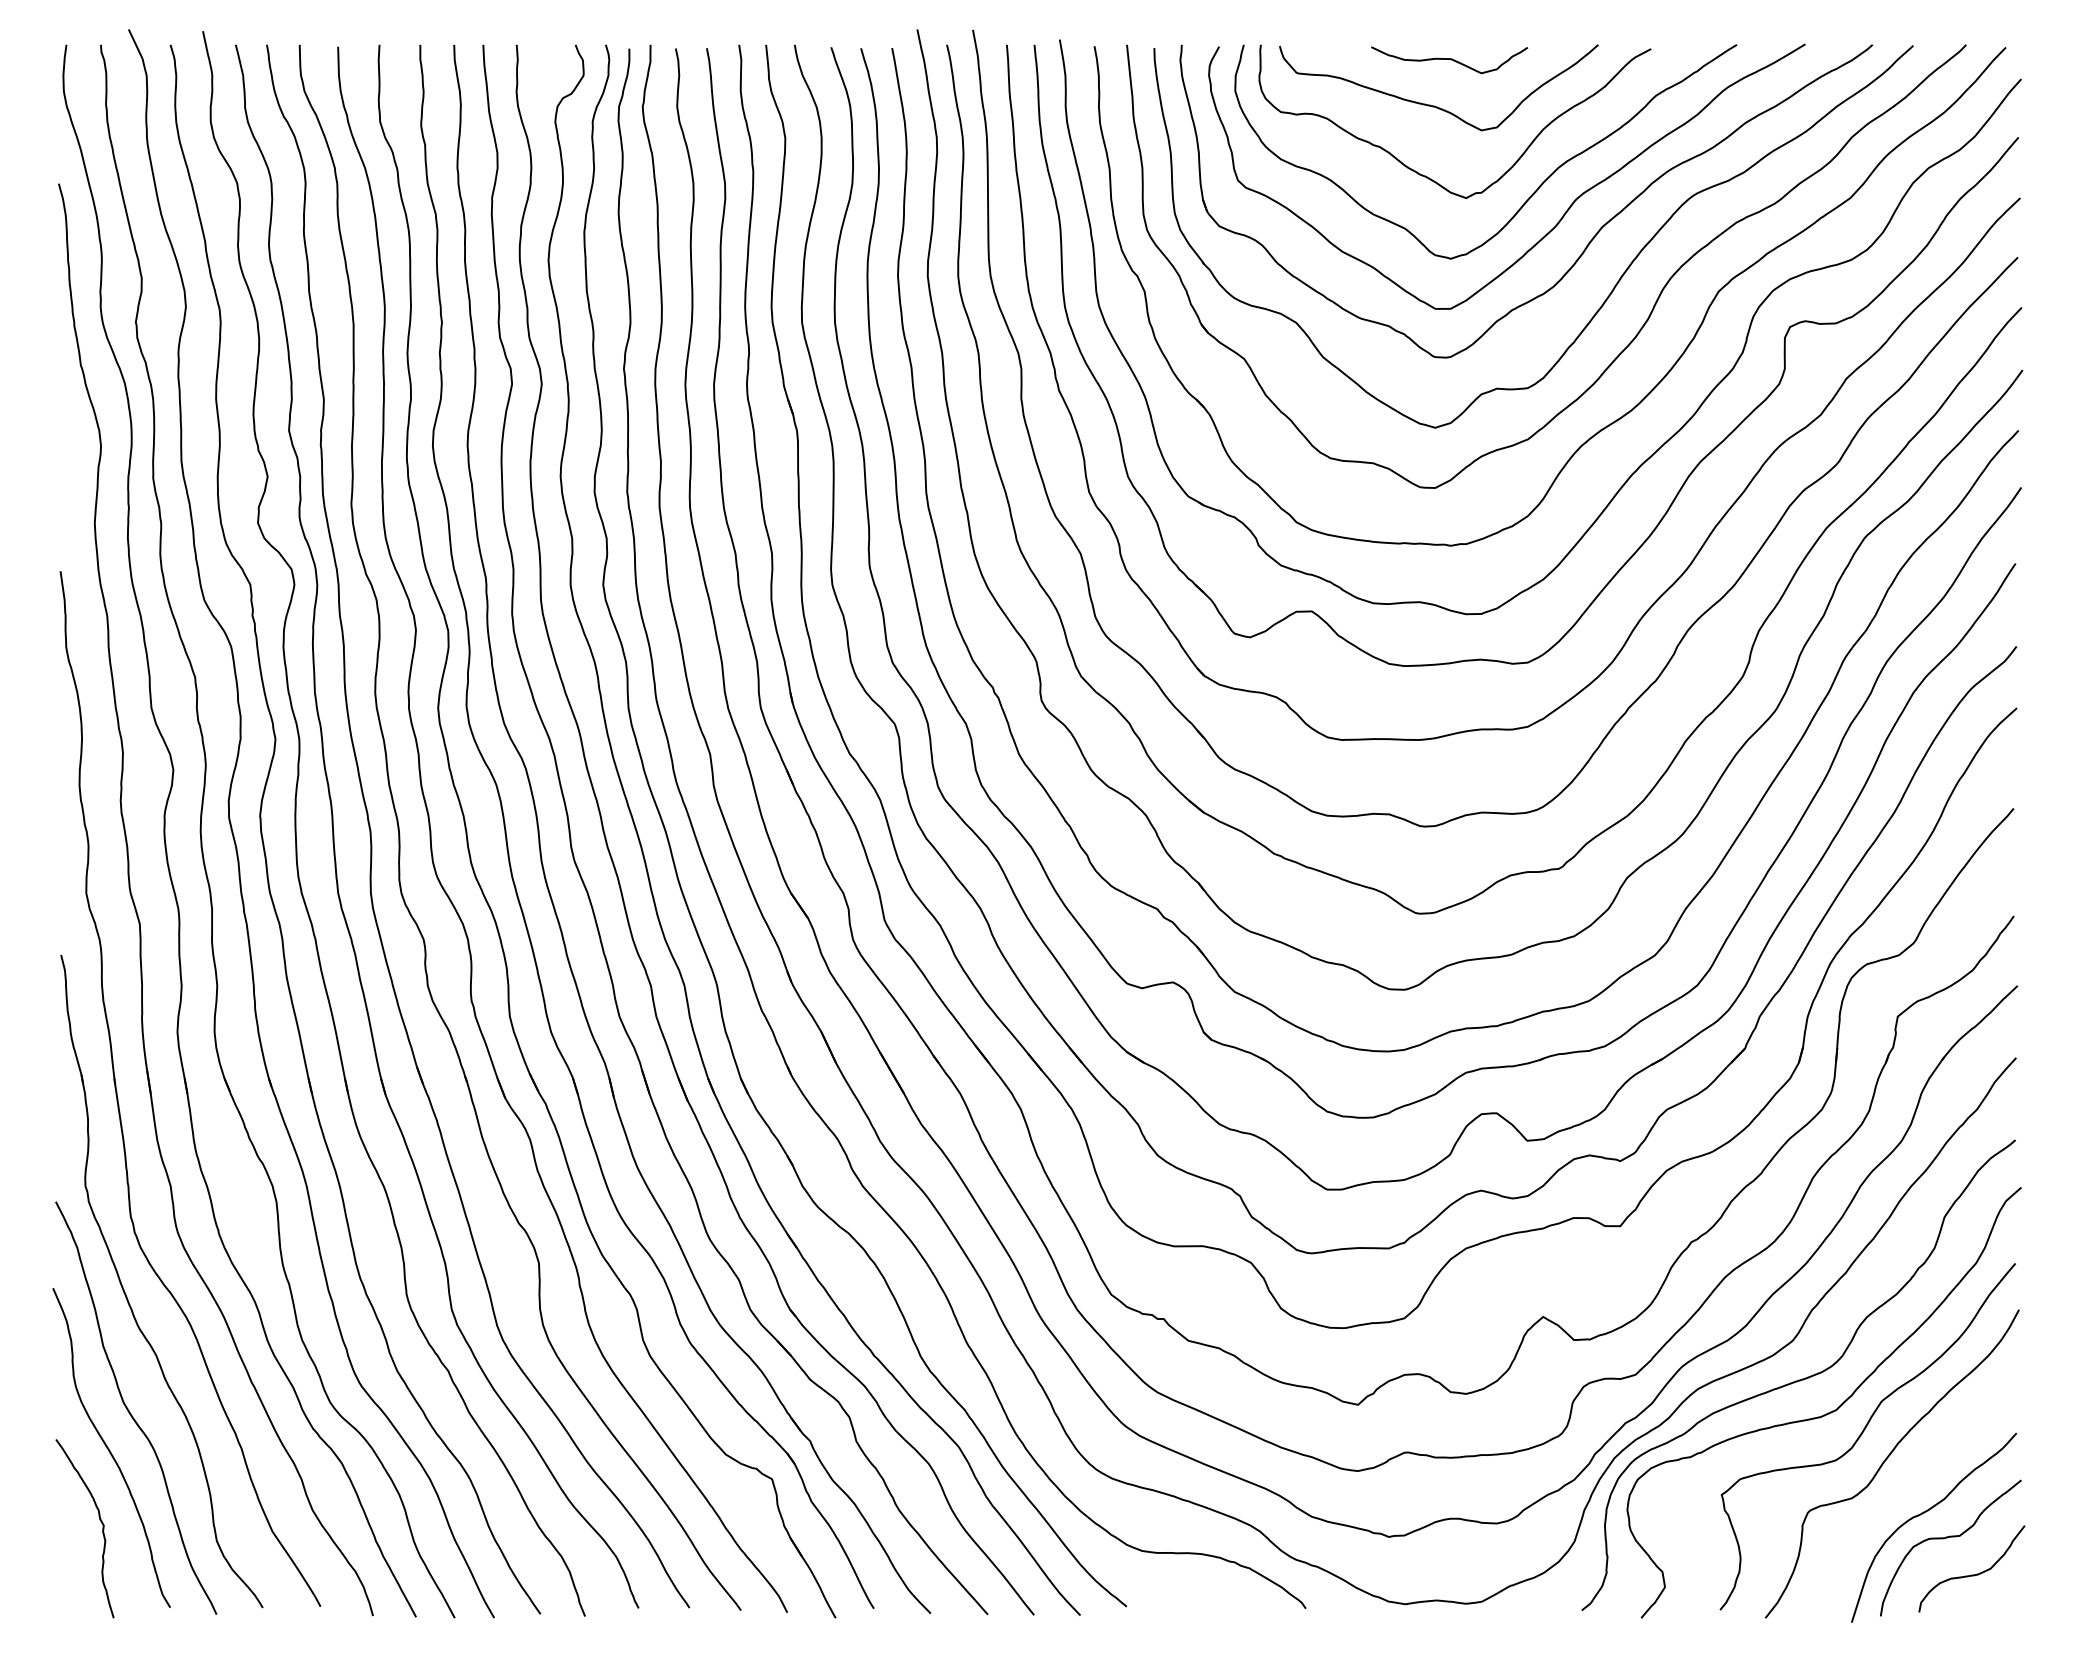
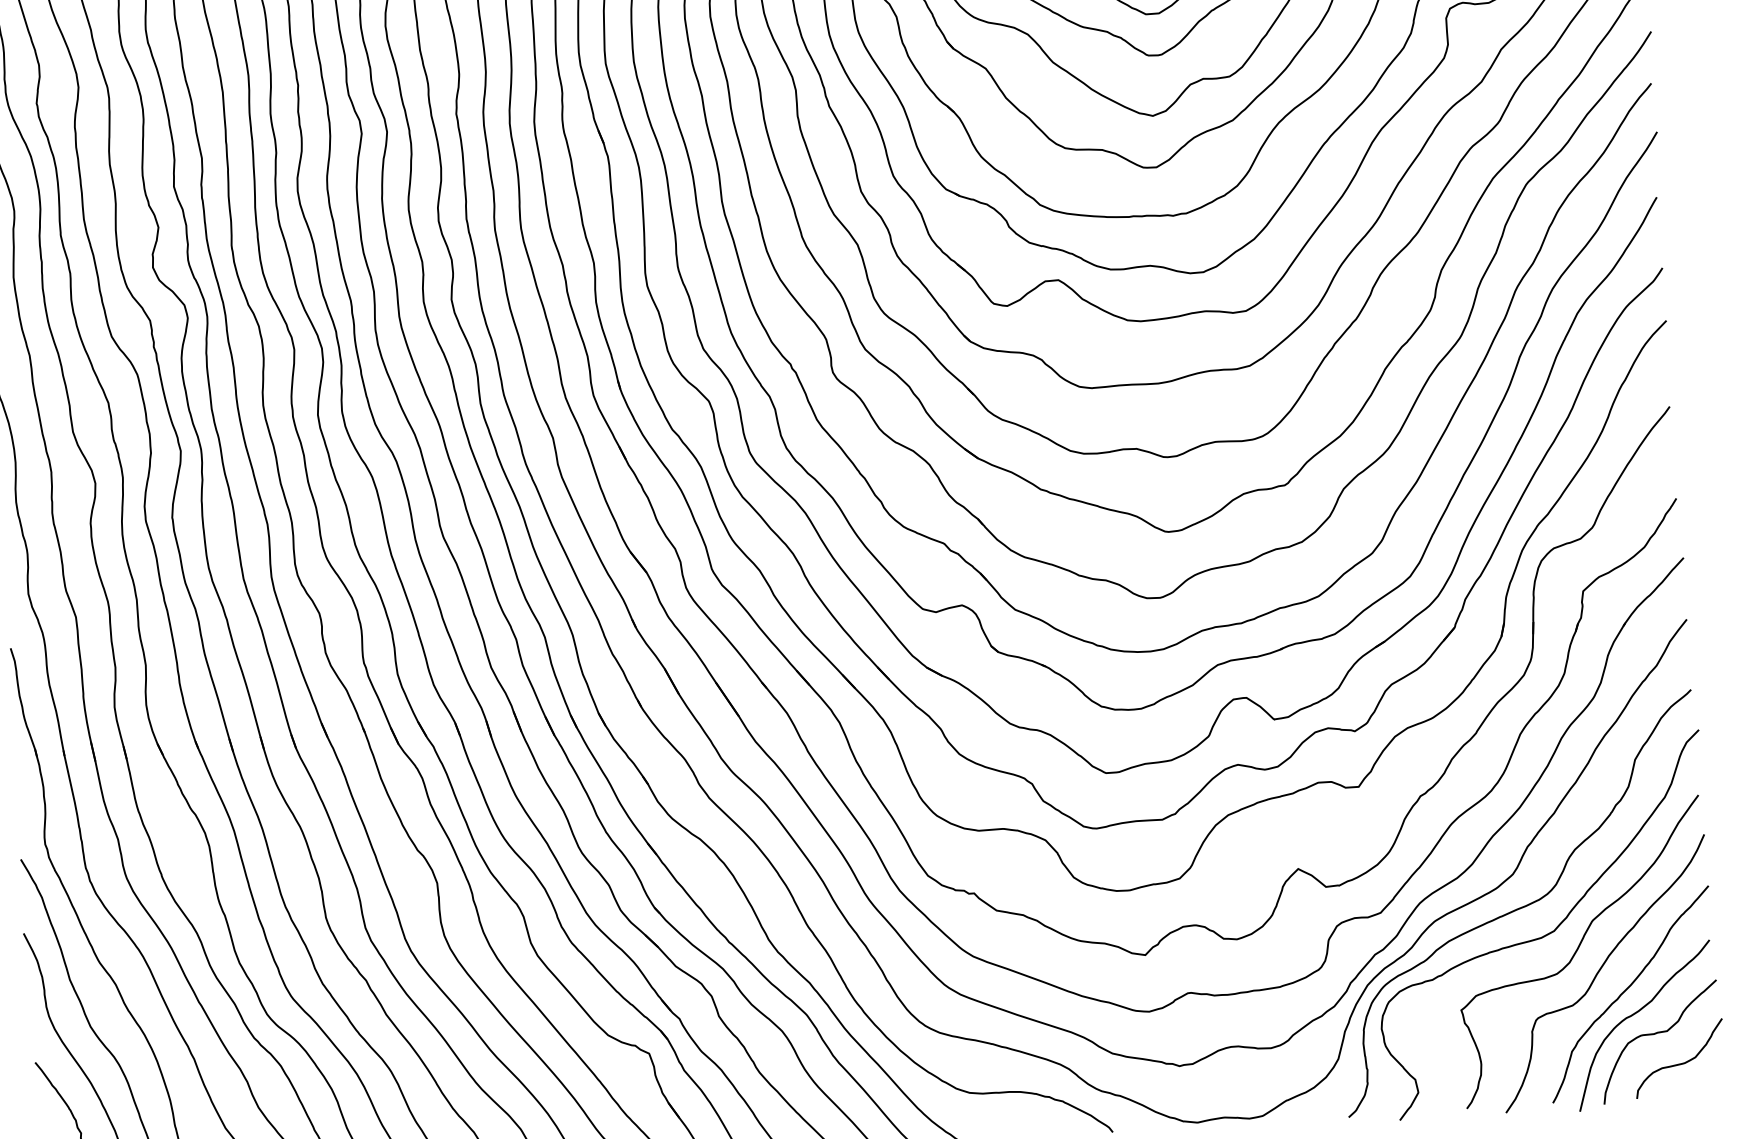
curve: (1916, 1484) -> (1627, 989), added

